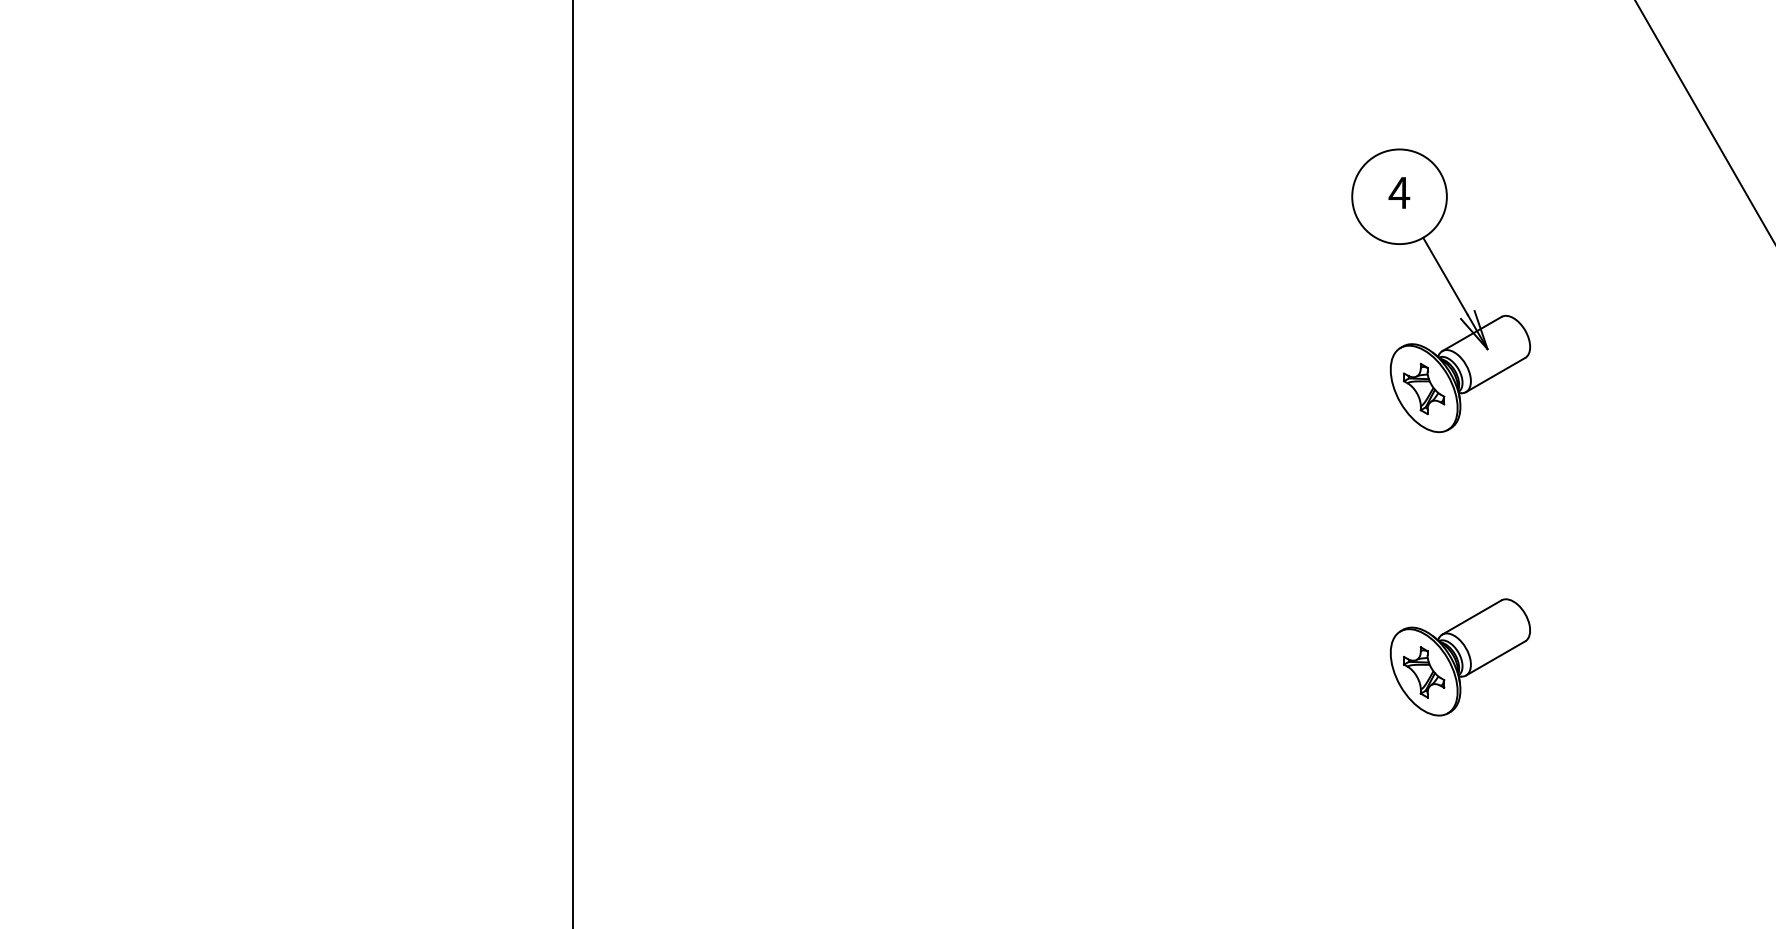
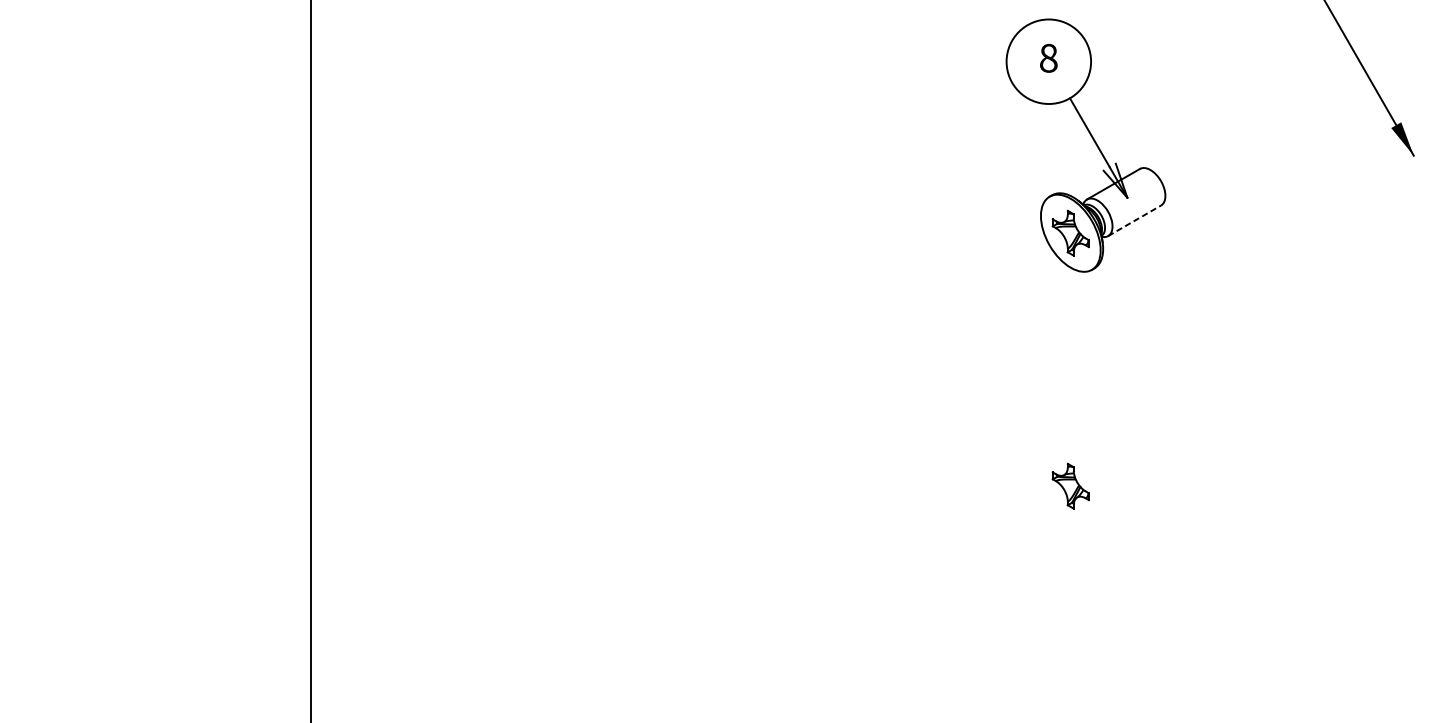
text: (1399, 192) -> (1048, 57), 4 -> 8
line: (1496, 374) -> (1135, 220), solid -> dashed
part: (1459, 657) -> (1102, 472), removed

